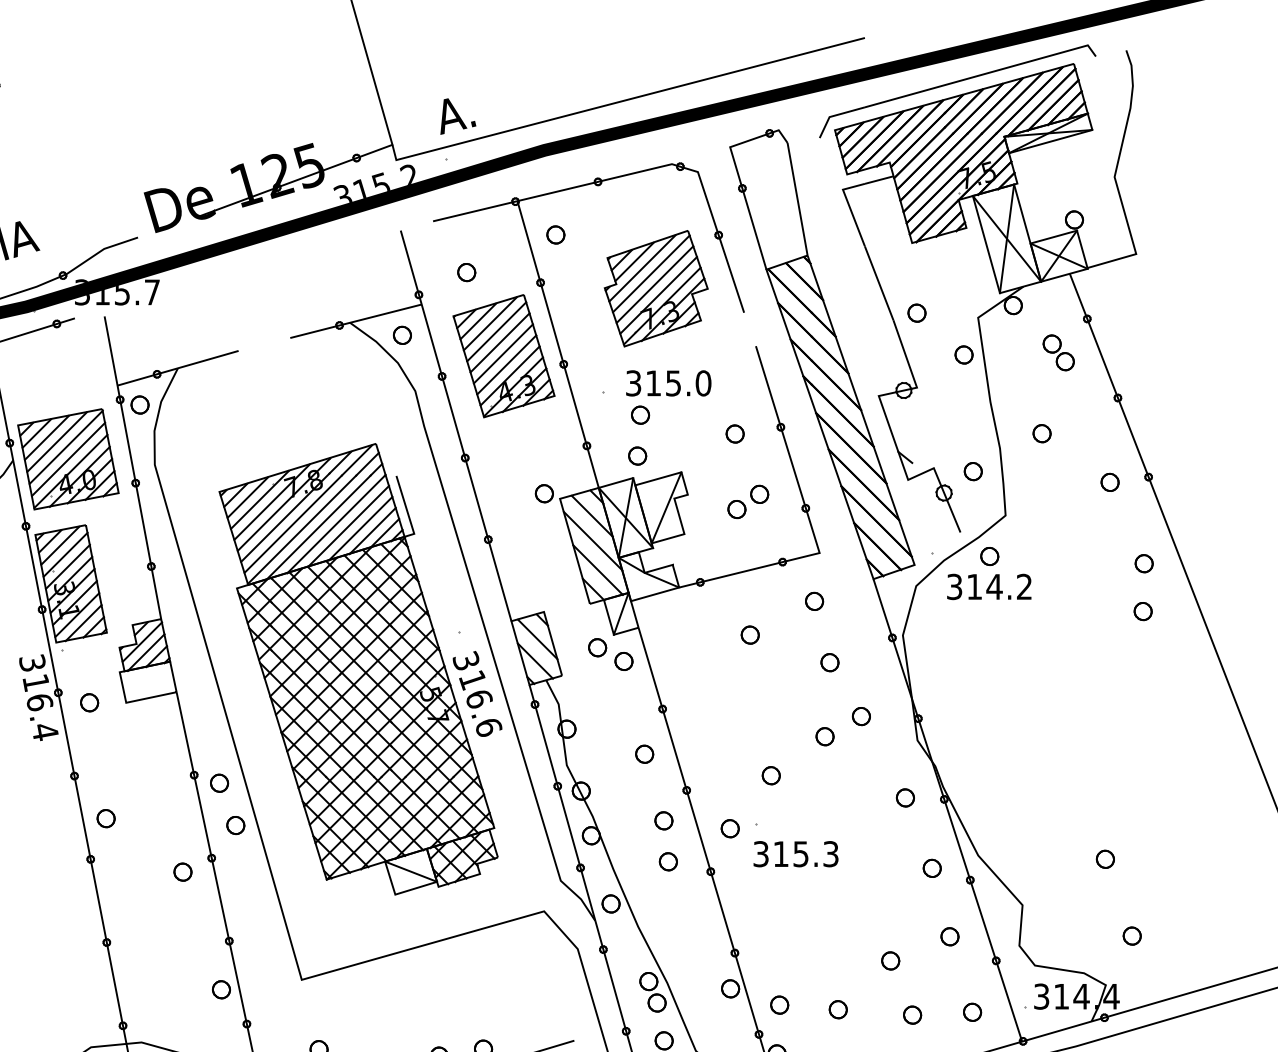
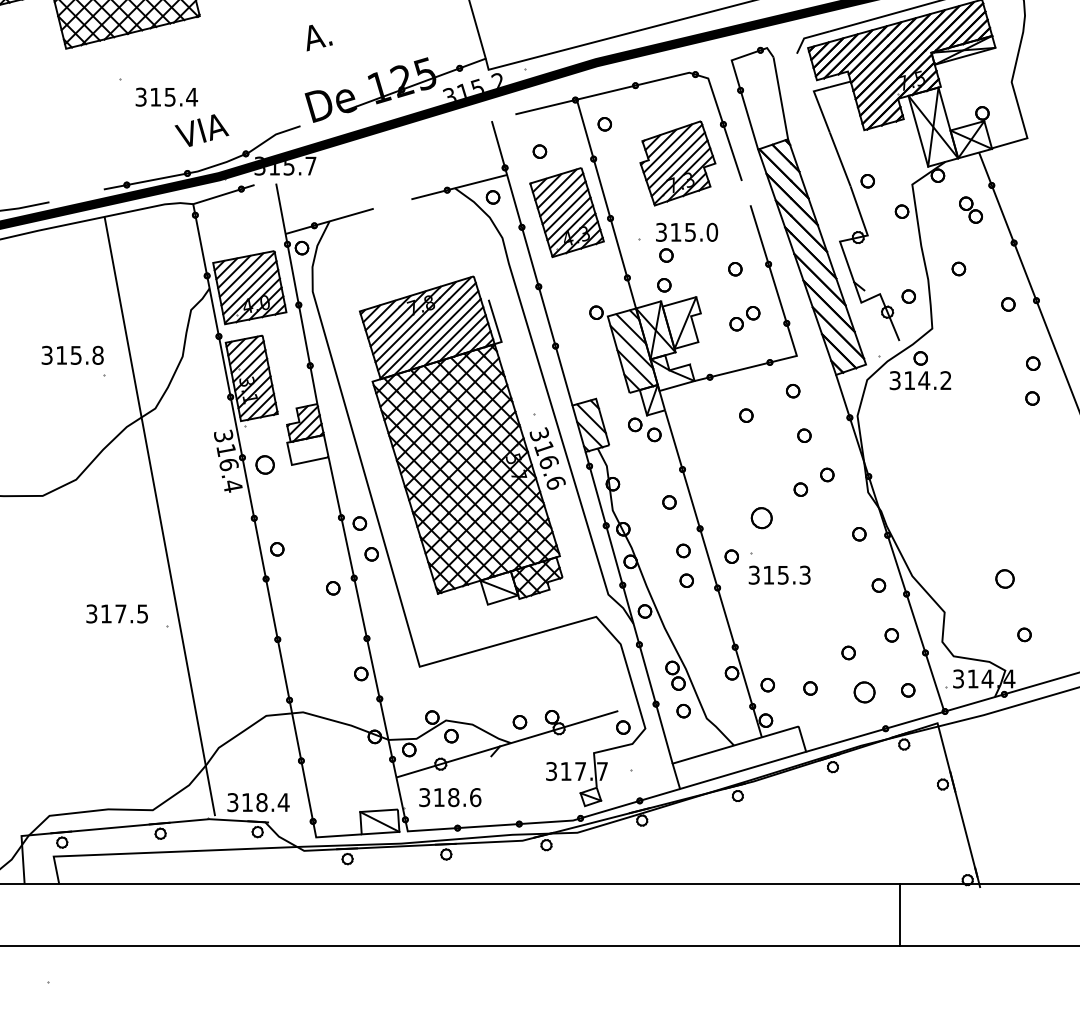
text: (457, 115) -> (319, 37), moved
part: (89, 702) -> (265, 464), size x1.4
part: (771, 774) -> (761, 517), size x1.6
part: (1104, 858) -> (1004, 578), size x1.4
part: (912, 1015) -> (864, 692), size x1.6

